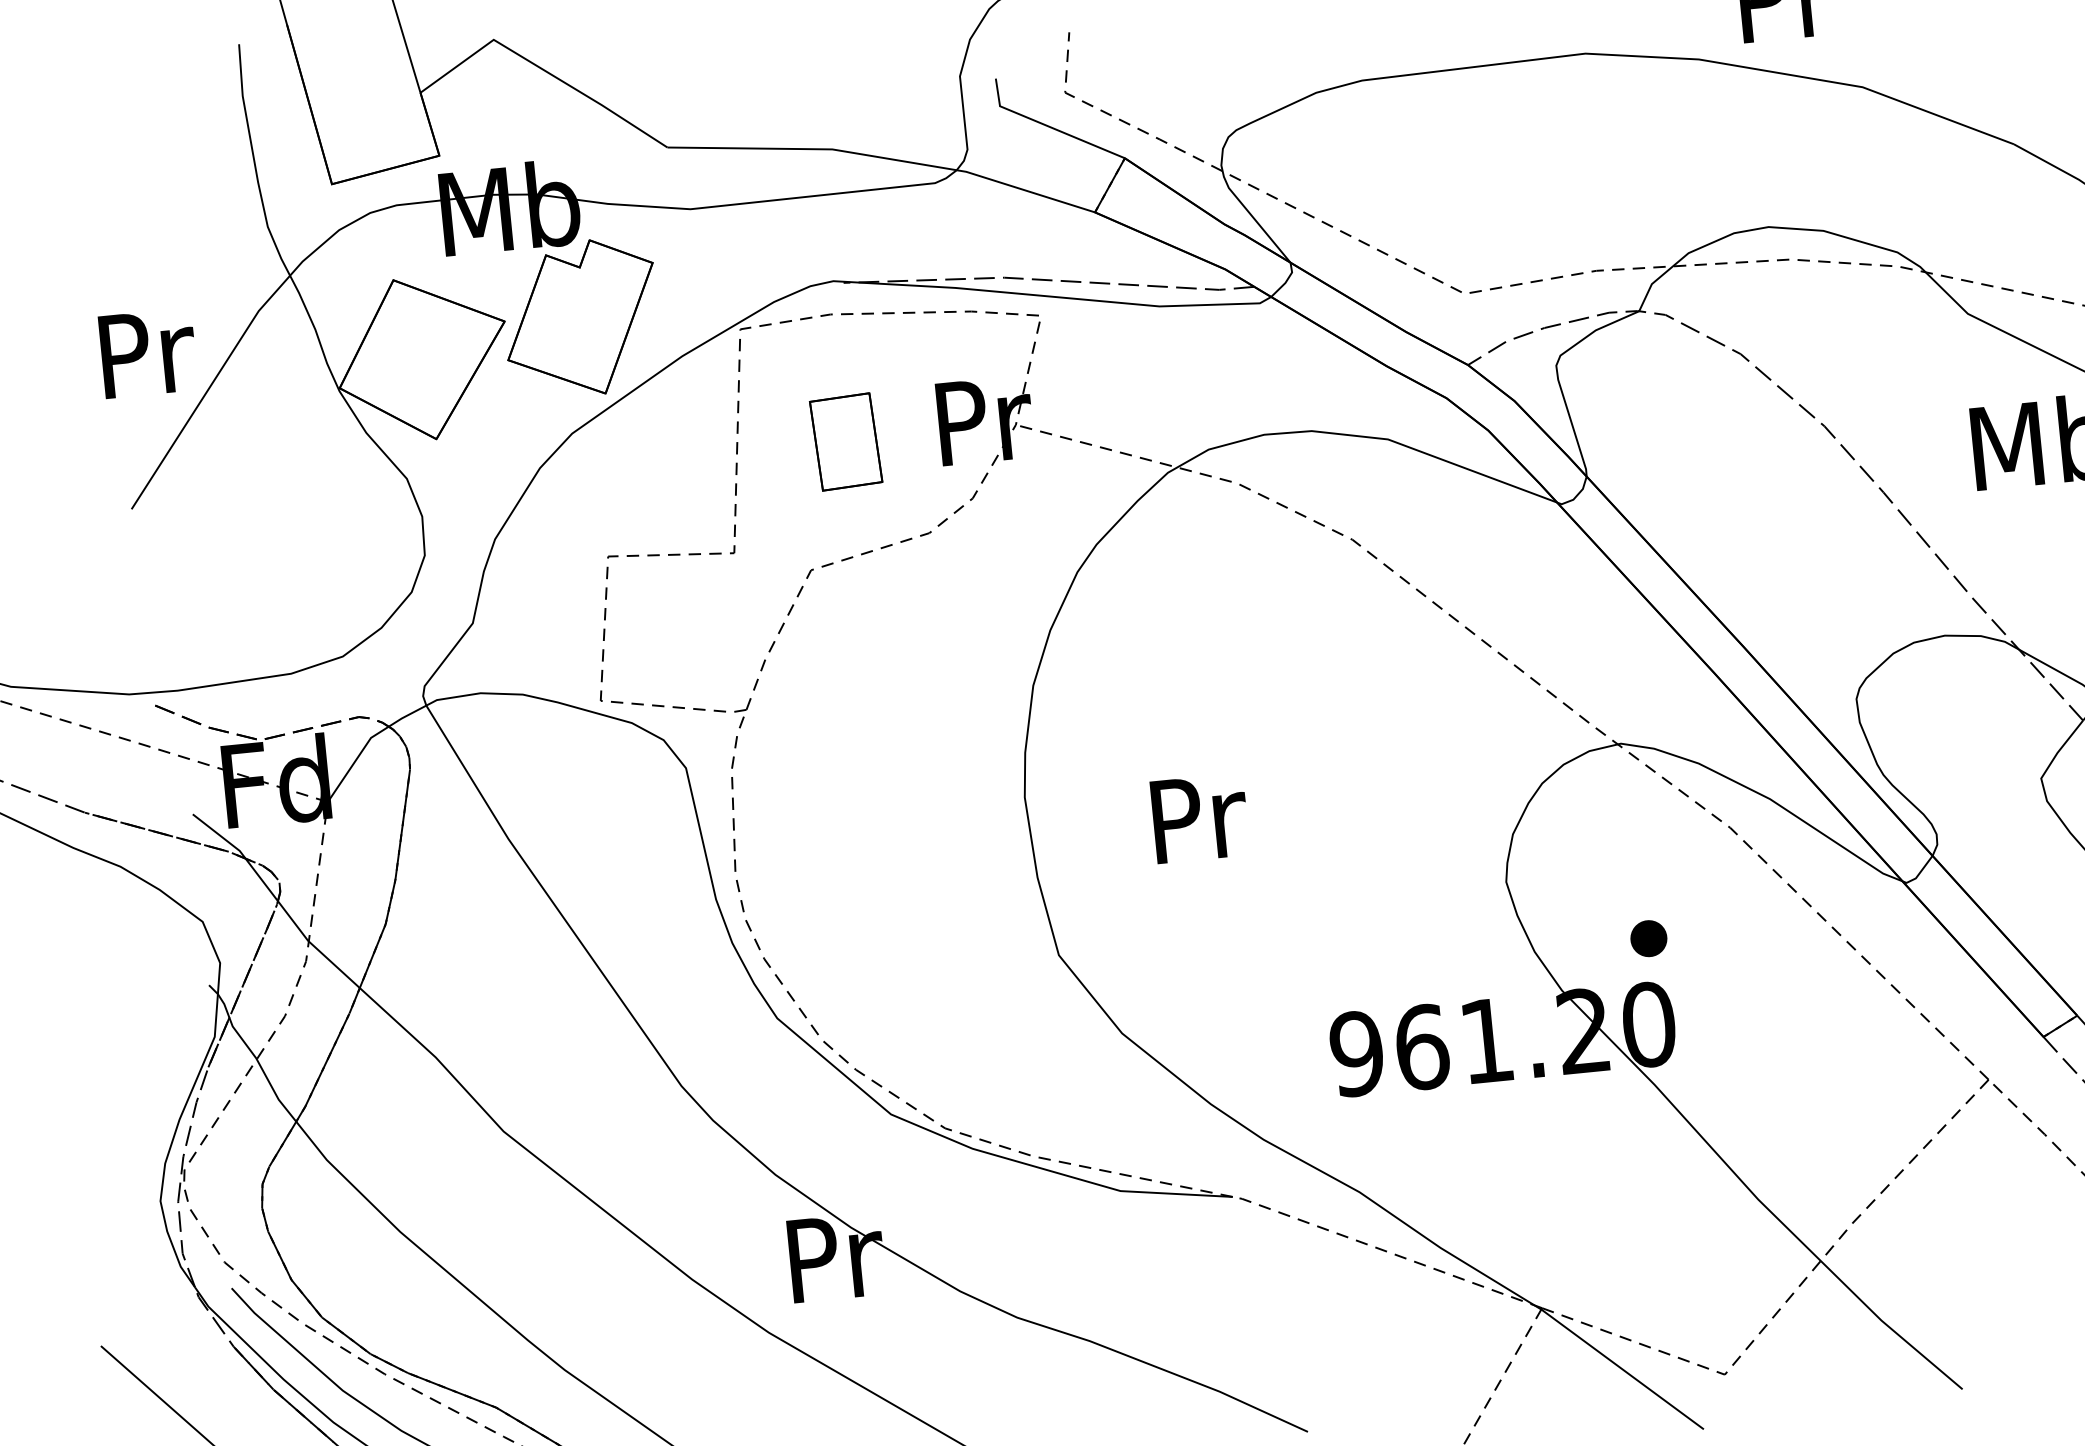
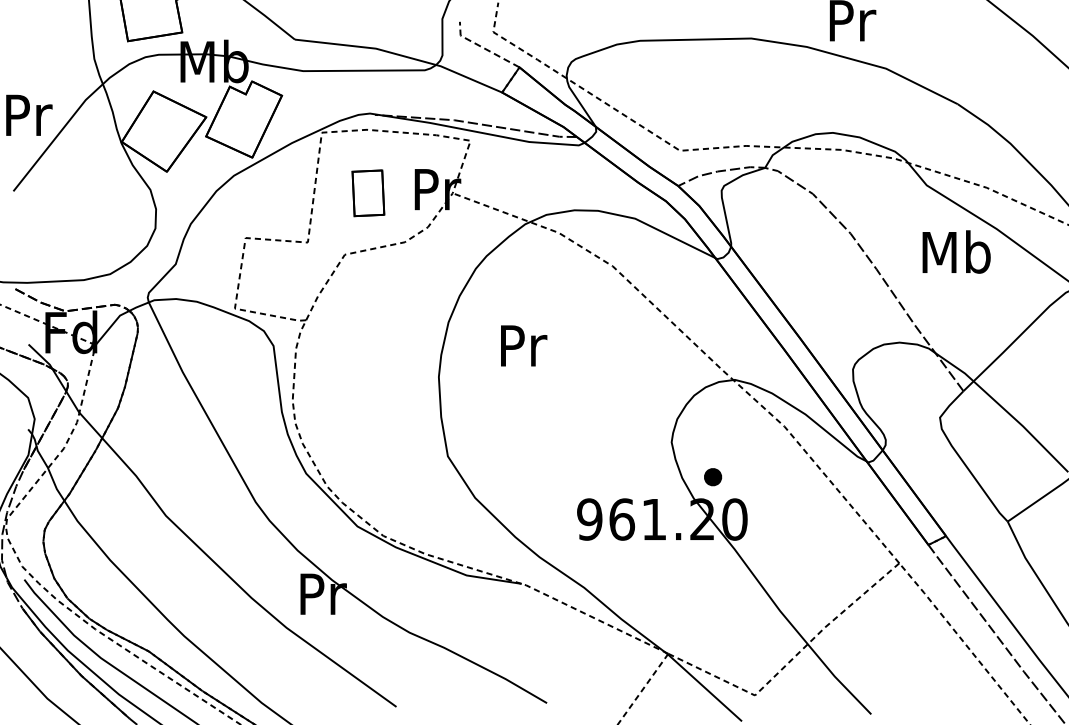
line: (1048, 125) -> (483, 47), solid -> dashed
text: (1200, 817) -> (524, 345), moved
part: (1649, 939) -> (713, 477), moved

